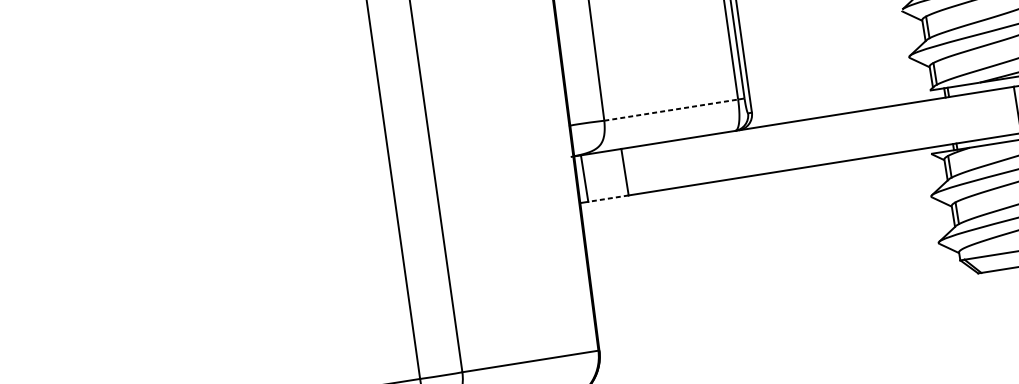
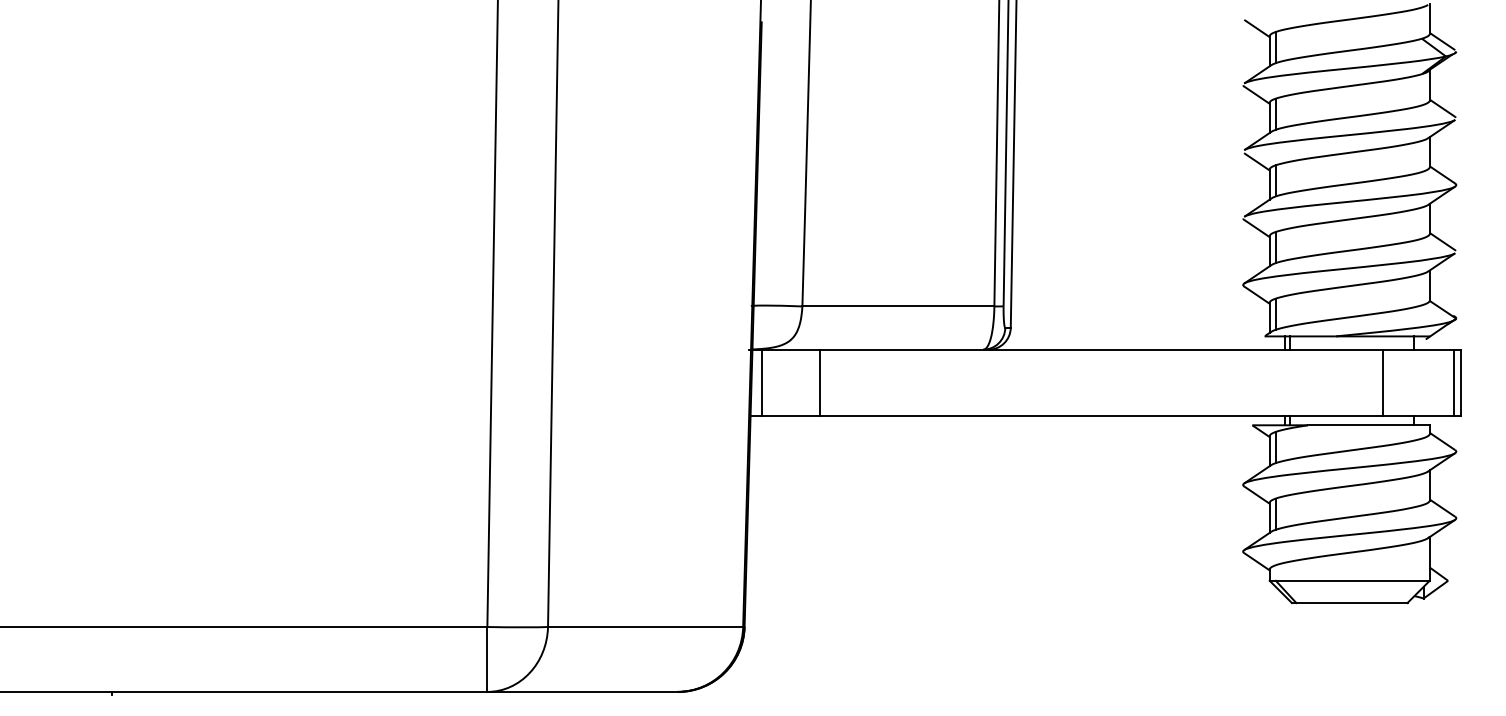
line: (671, 110) -> (898, 306), dashed -> solid
line: (608, 198) -> (790, 416), dashed -> solid

